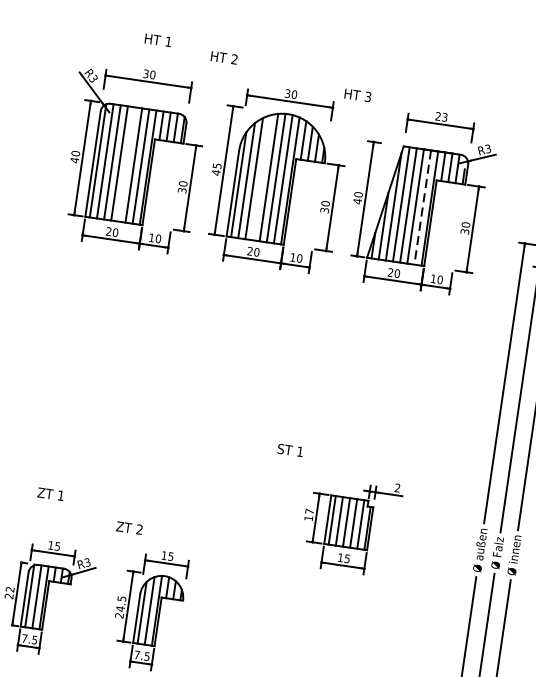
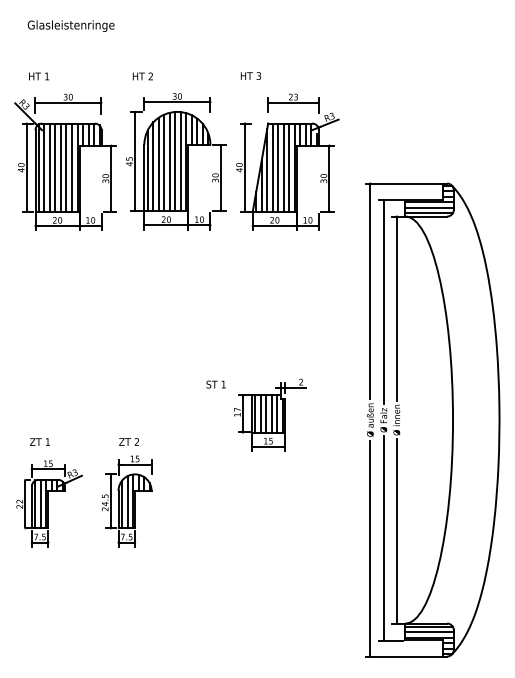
text: (158, 40) -> (39, 76), moved
text: (223, 57) -> (142, 76), moved
text: (357, 94) -> (250, 75), moved
line: (126, 164) -> (60, 167), added
line: (261, 177) -> (164, 162), added
line: (422, 208) -> (289, 168), dashed -> solid
text: (289, 450) -> (215, 384), moved
text: (50, 493) -> (39, 441), moved
text: (128, 527) -> (128, 441), moved

